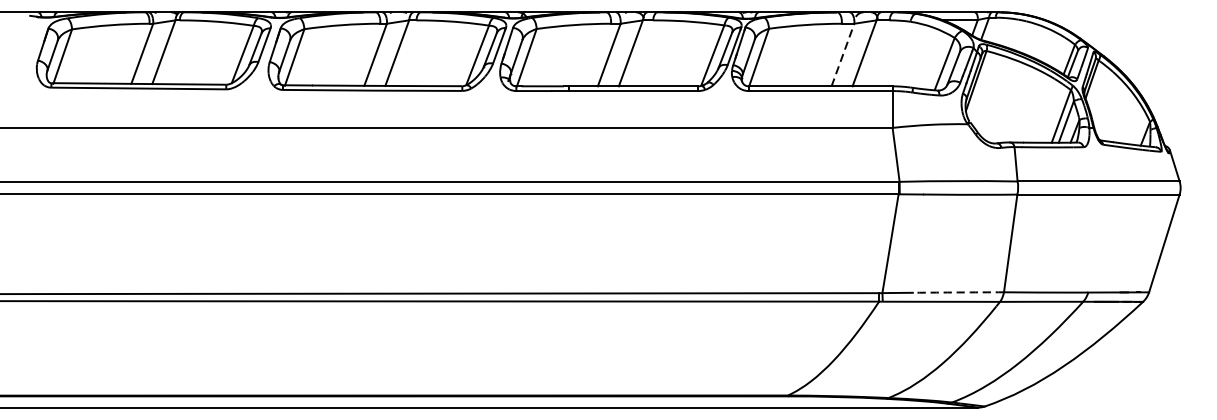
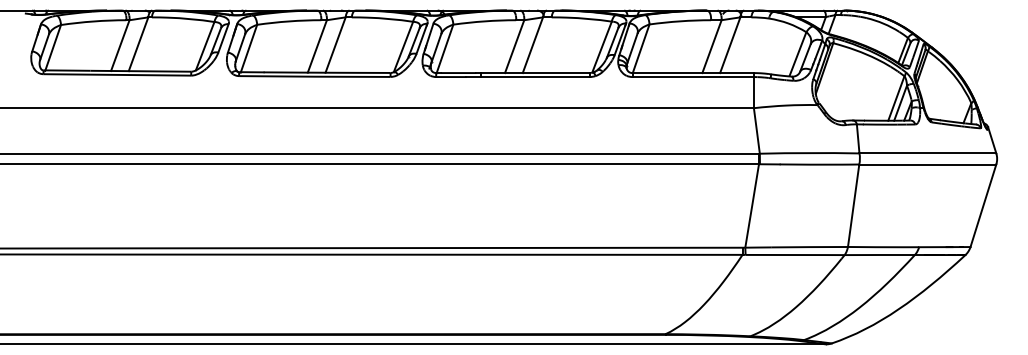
line: (843, 54) -> (712, 46), dashed -> solid
arc: (958, 292) -> (809, 247), dashed -> solid

